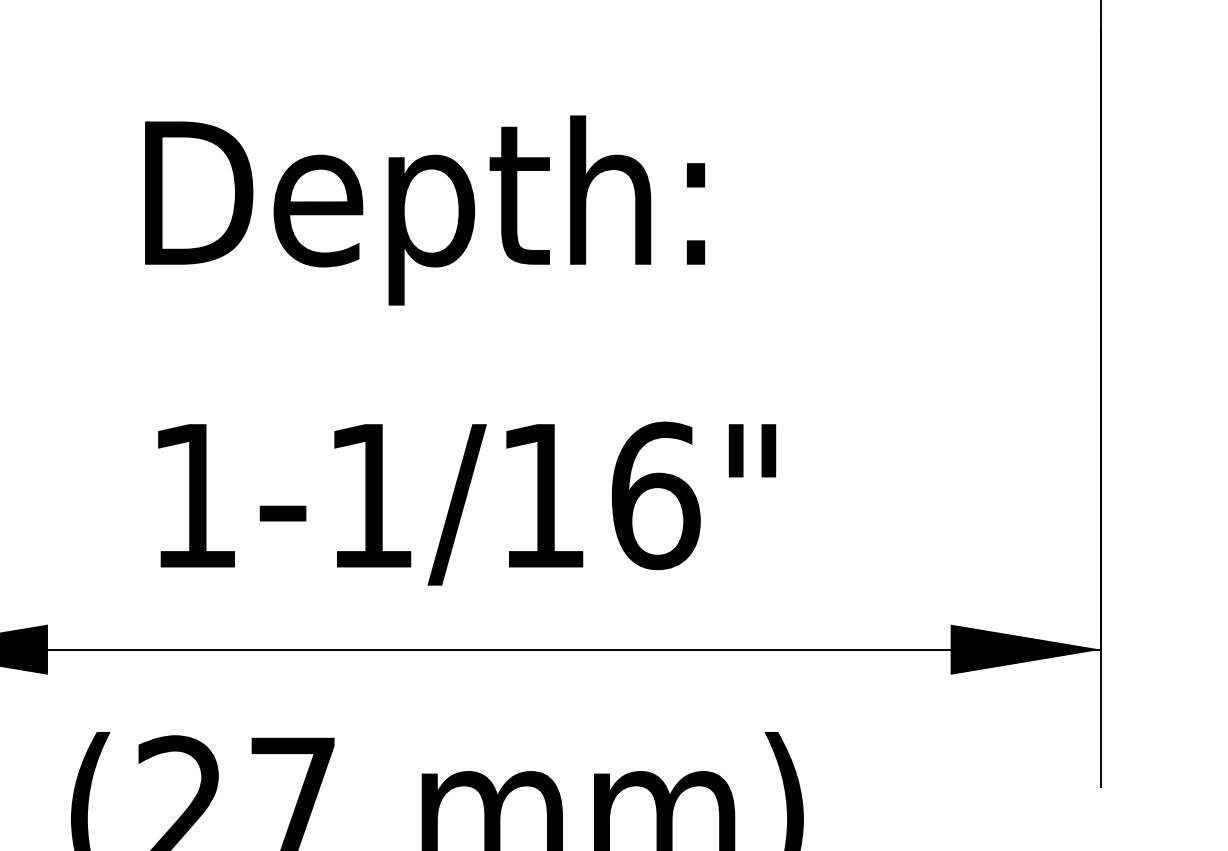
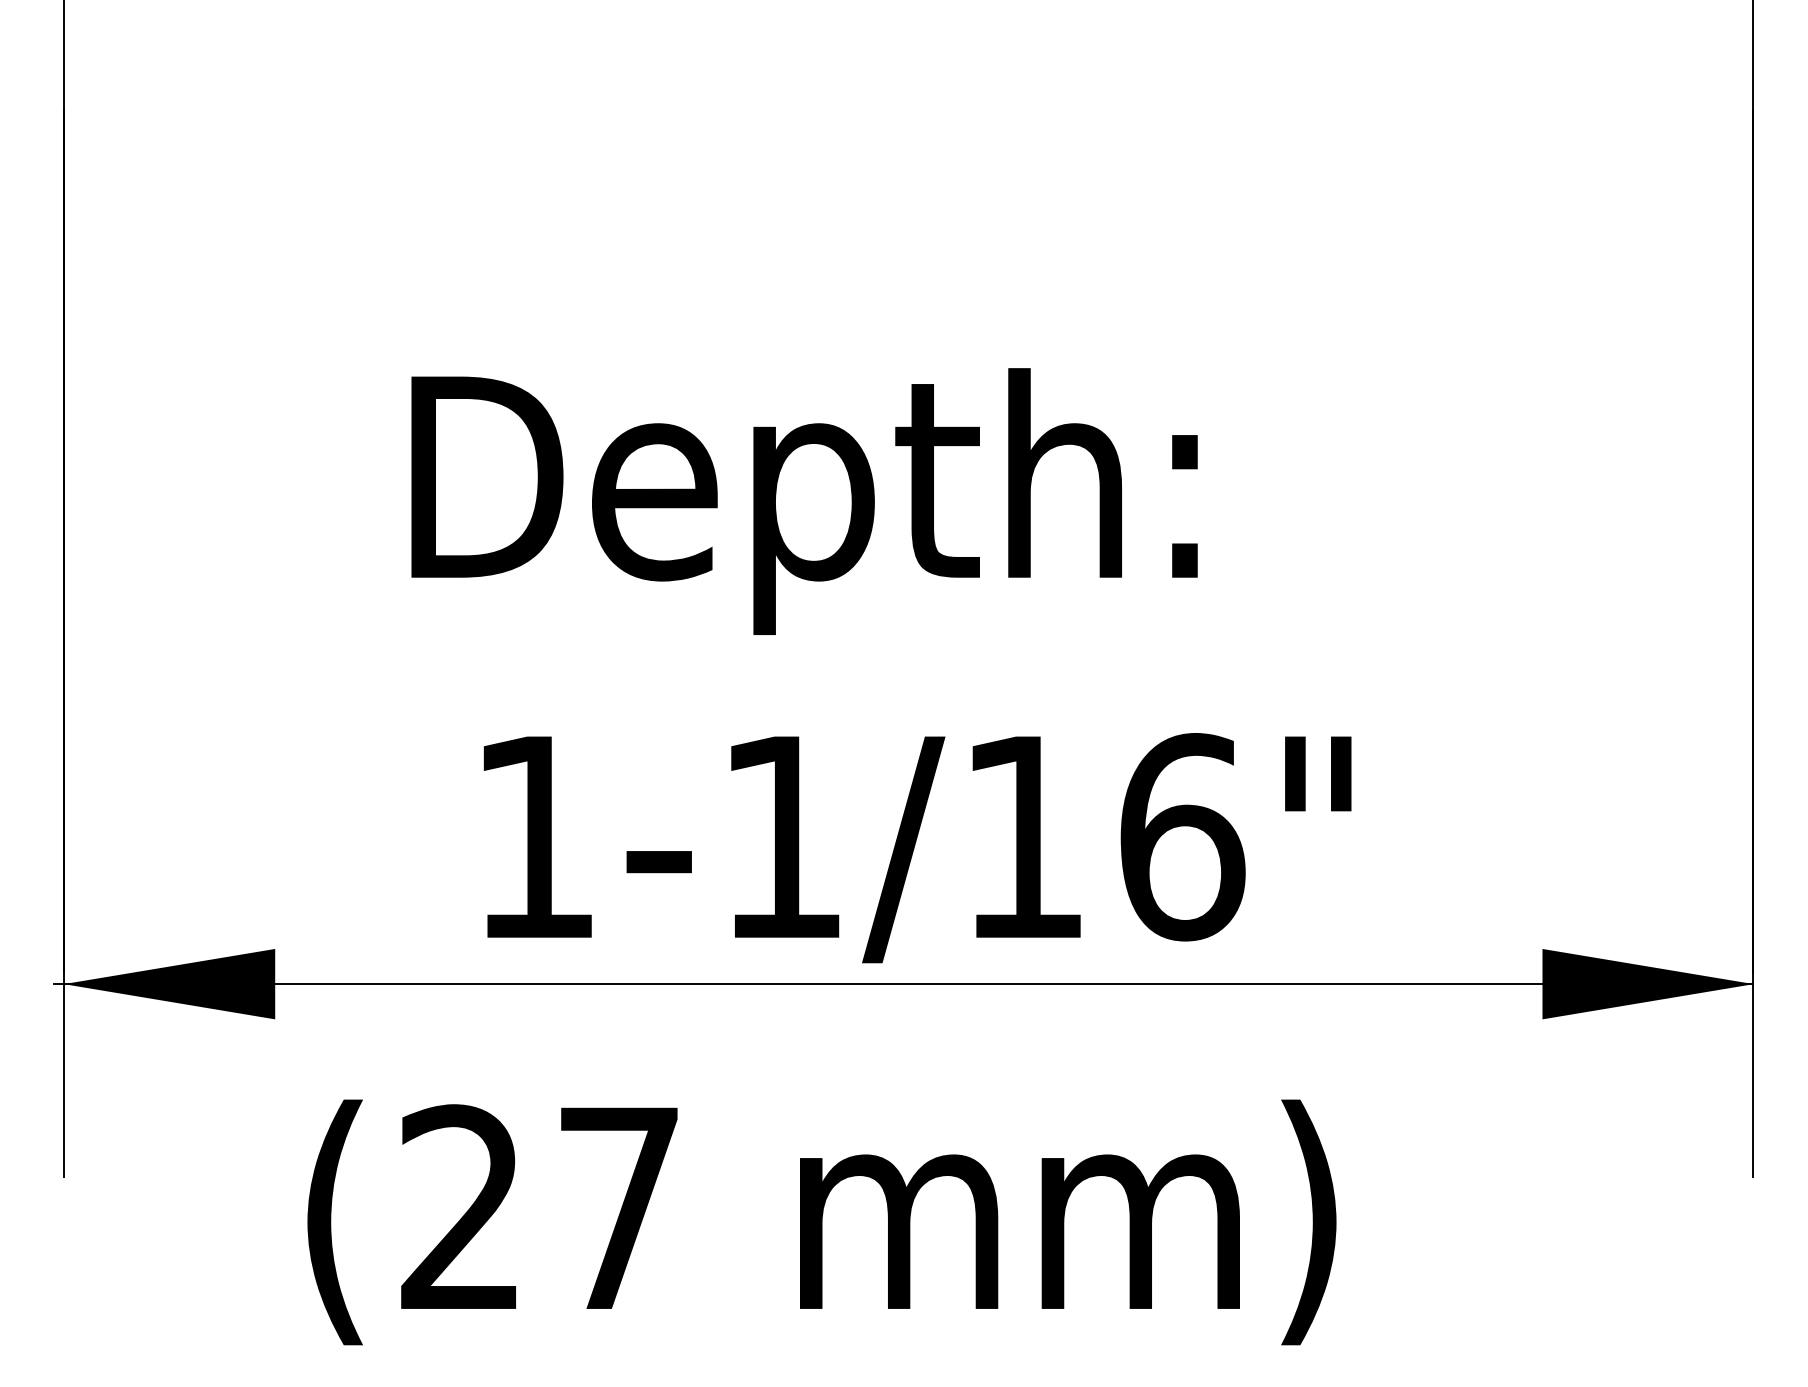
text: (424, 210) -> (804, 501), moved
text: (467, 503) -> (917, 848), moved

